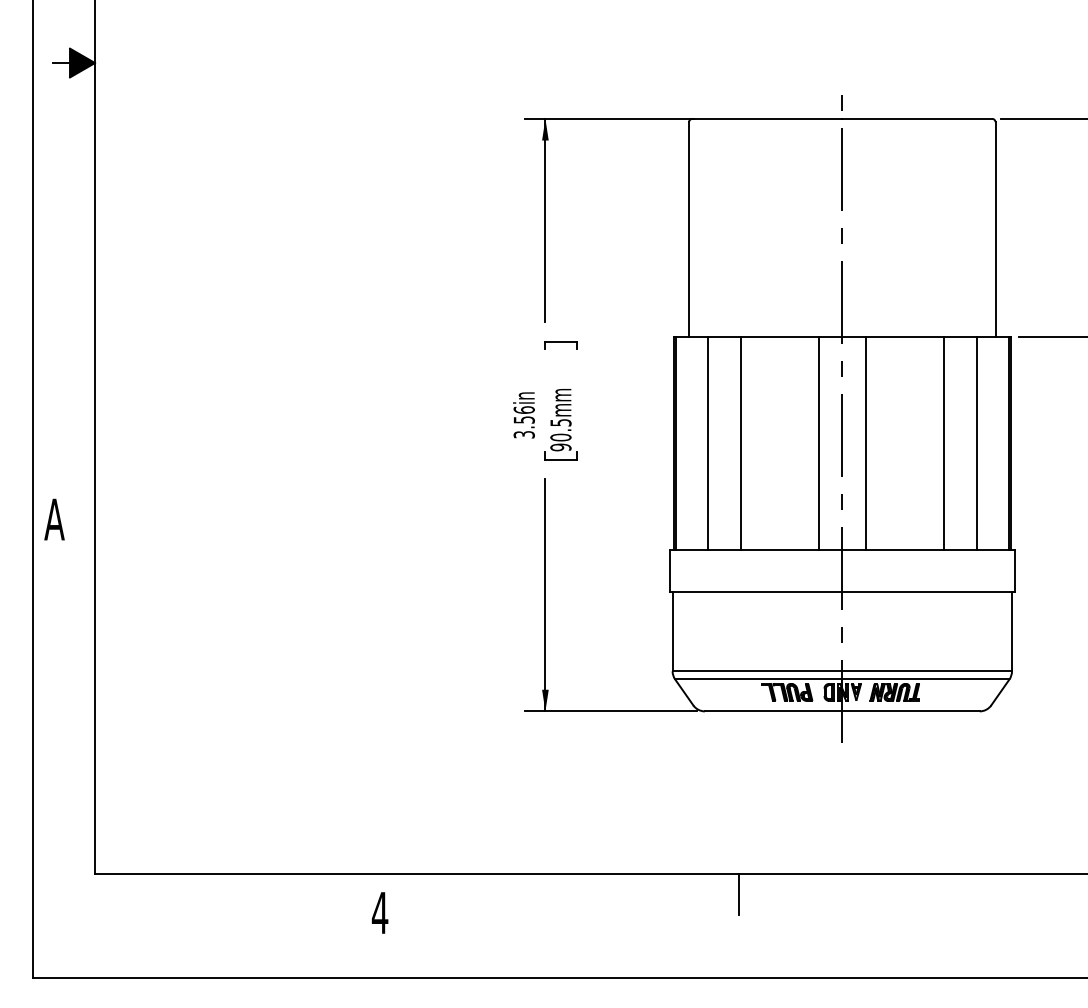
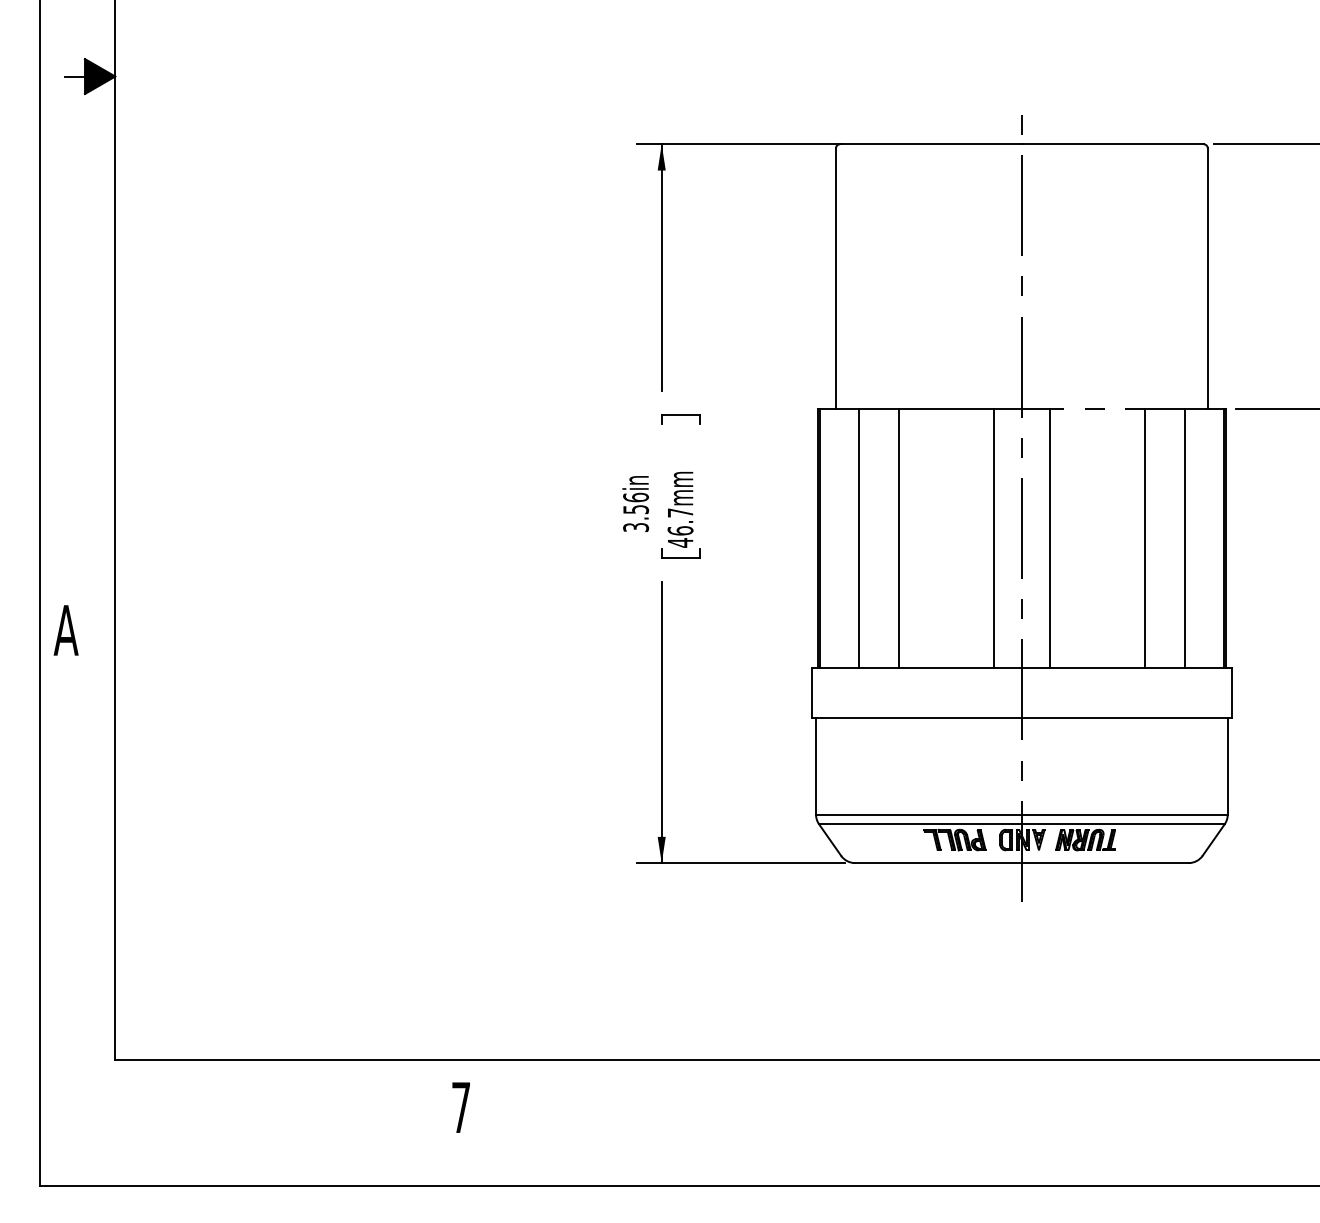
line: (904, 337) -> (1097, 409), solid -> dashed
text: (560, 435) -> (680, 528), 90.5mm -> 46.7mm
line: (739, 894) -> (897, 1085), removed
text: (379, 912) -> (460, 1107), 4 -> 7

